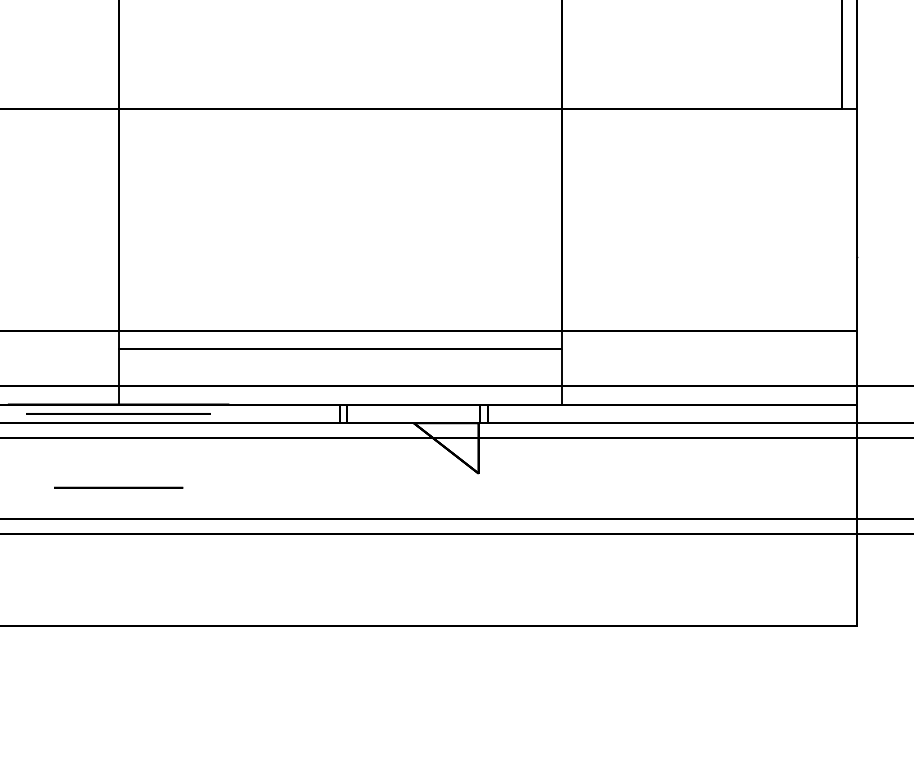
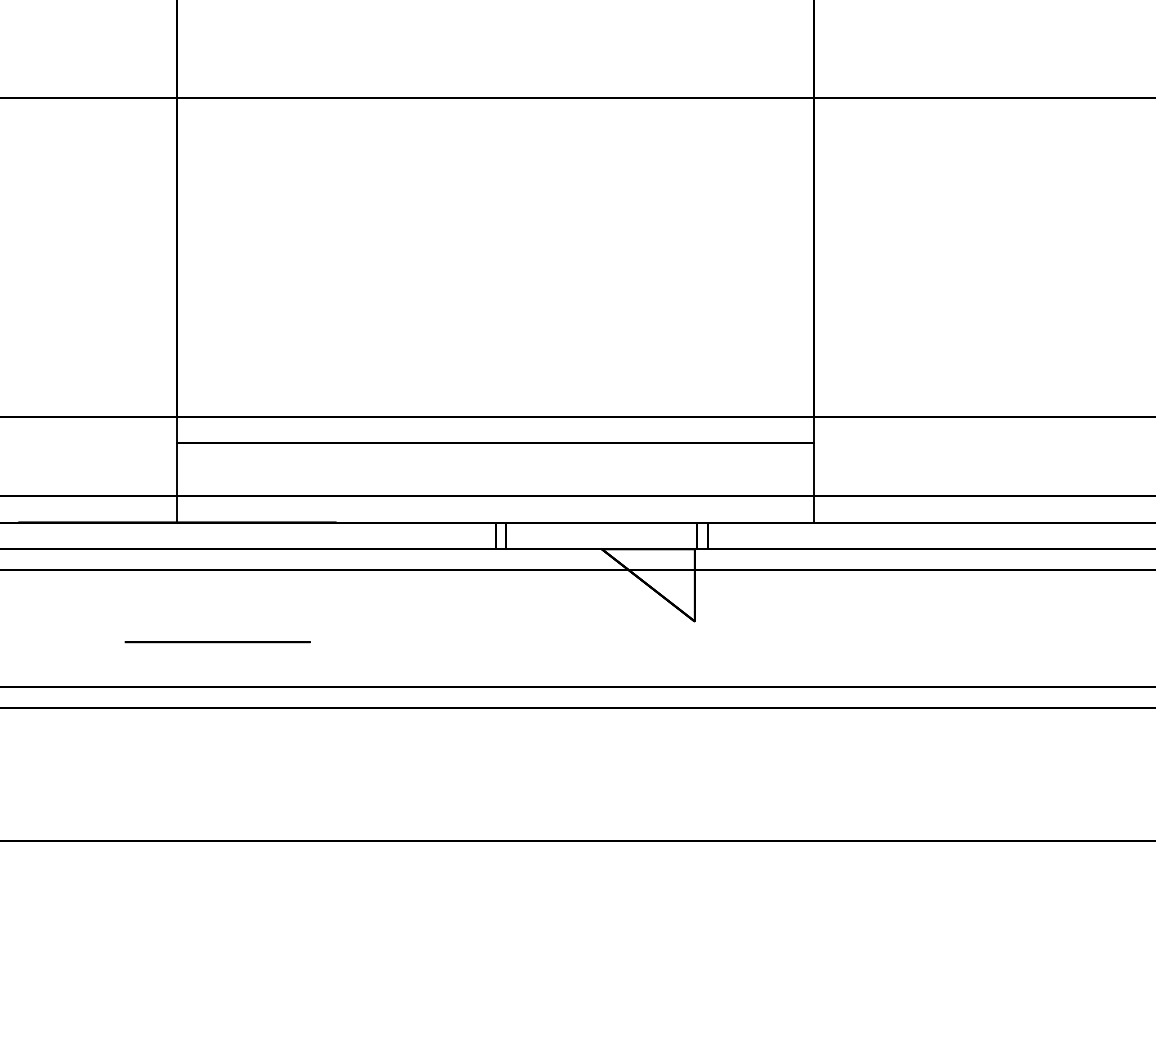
line: (118, 413) -> (177, 535), removed
circle: (118, 487) -> (217, 641), moved

